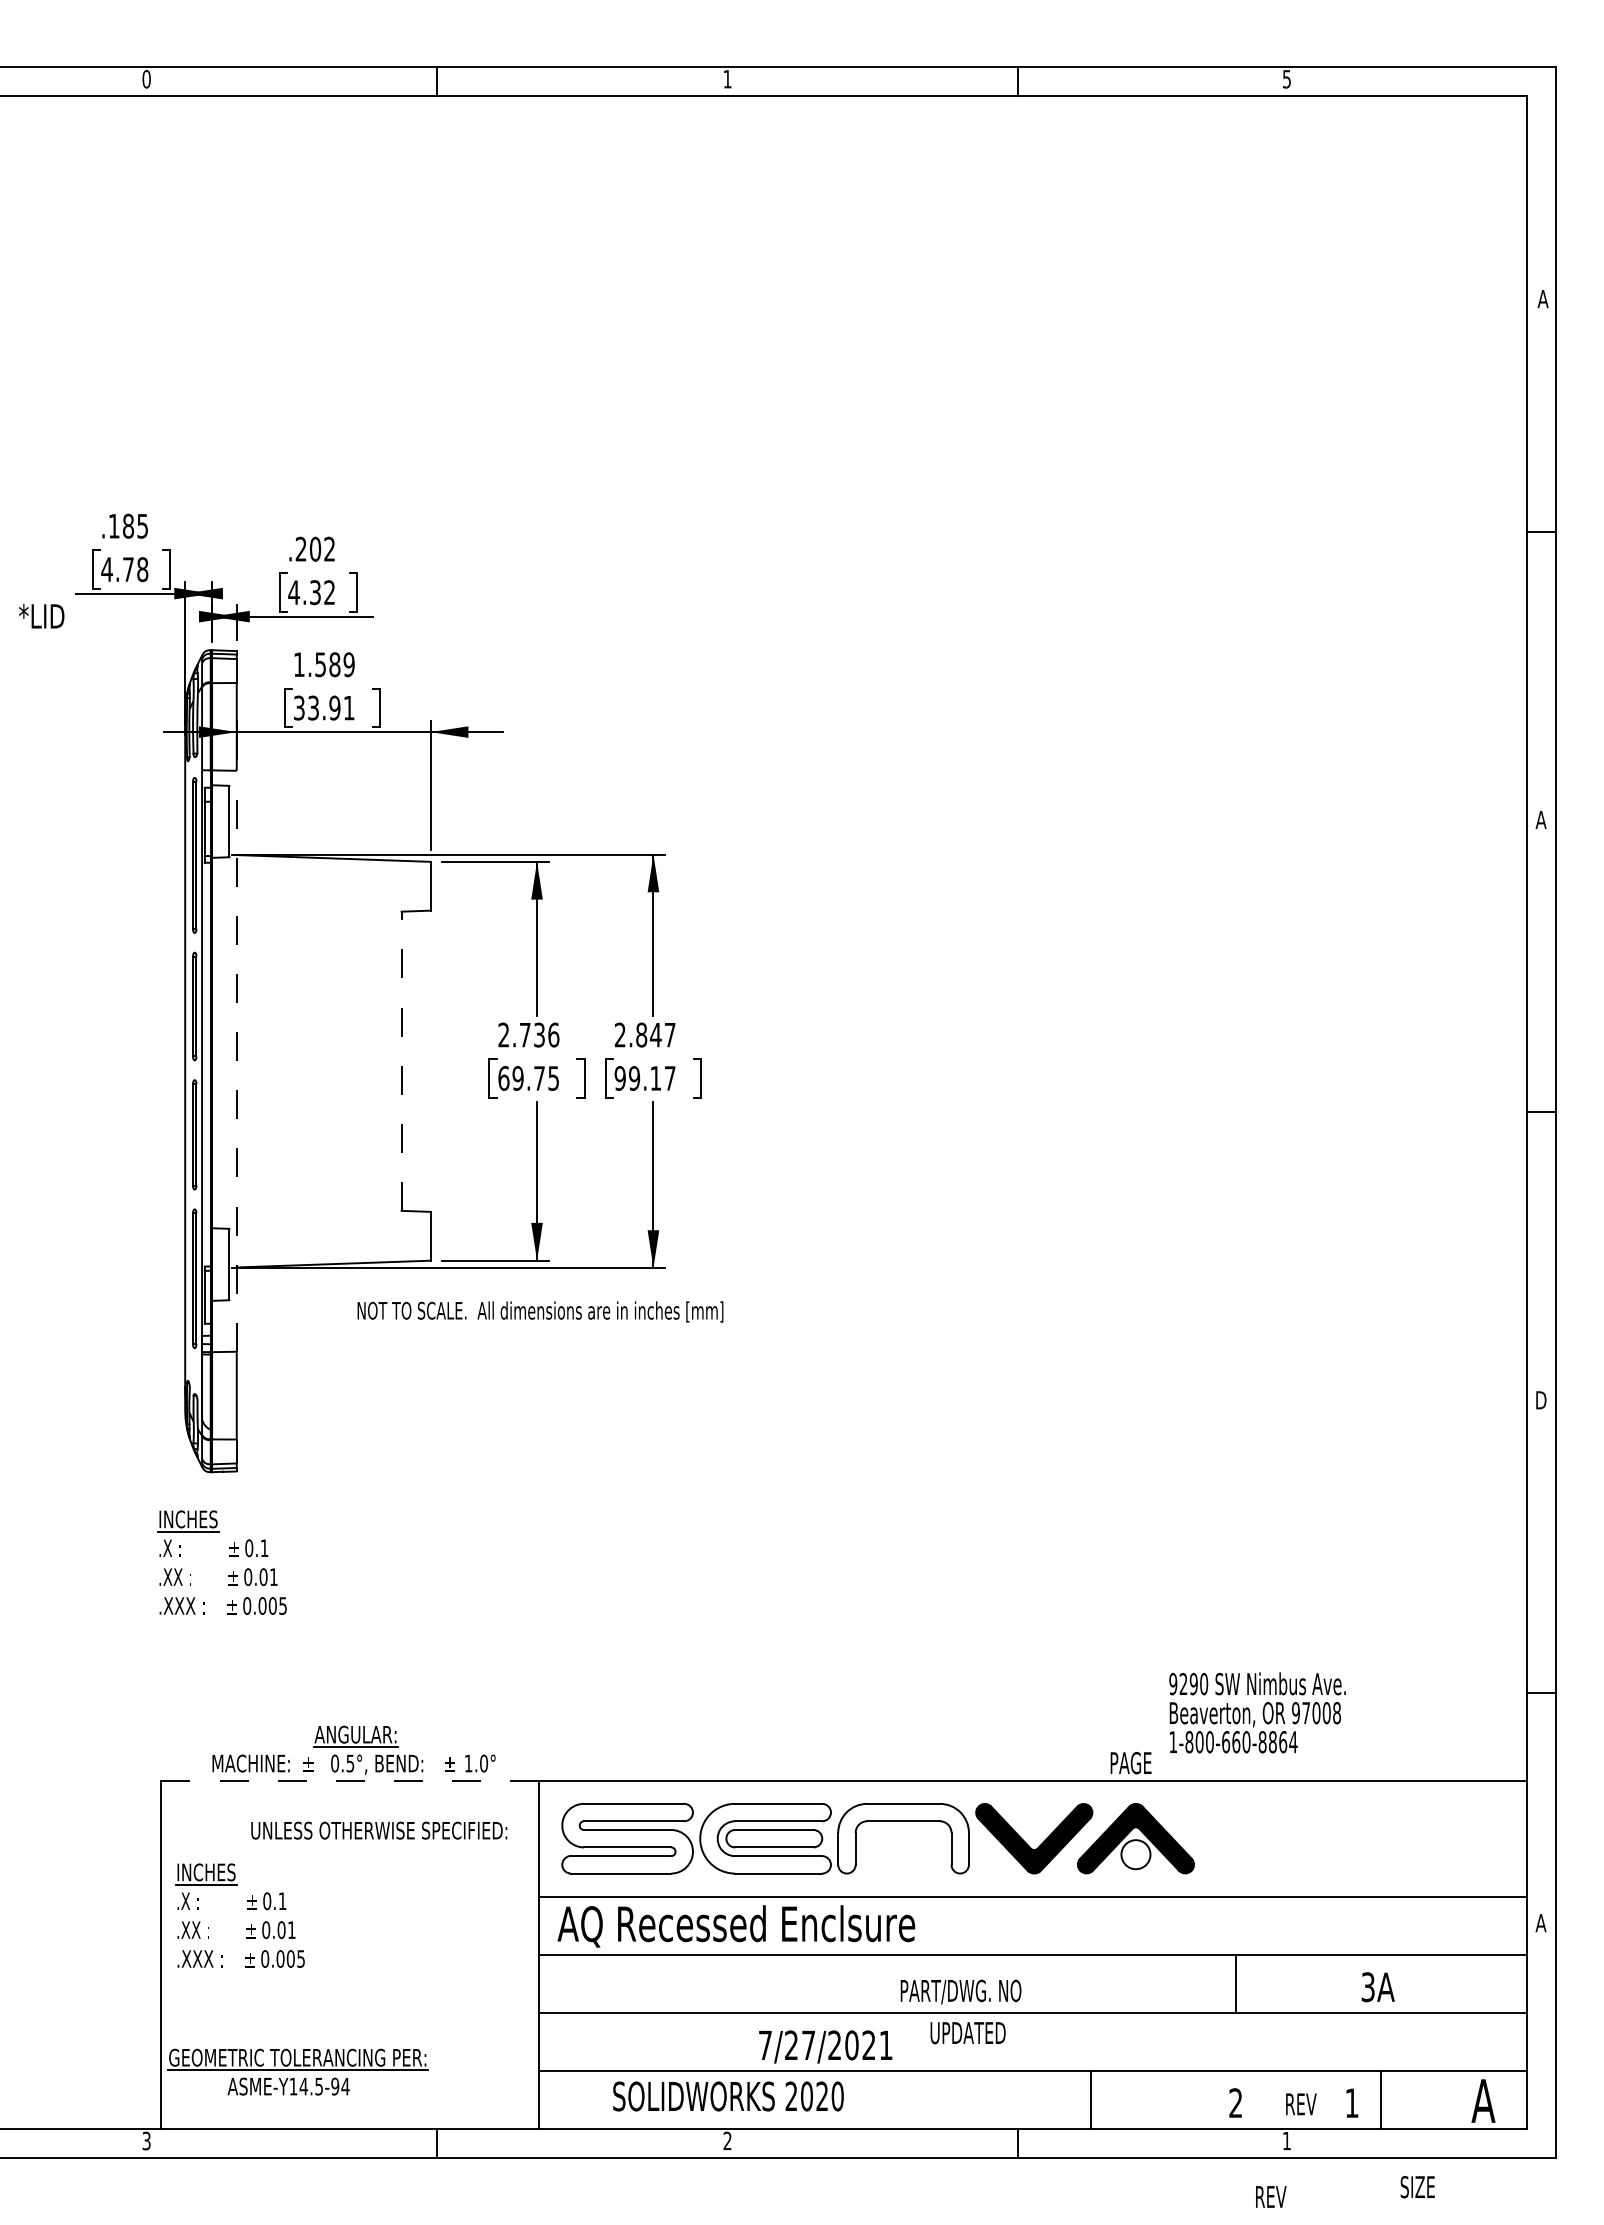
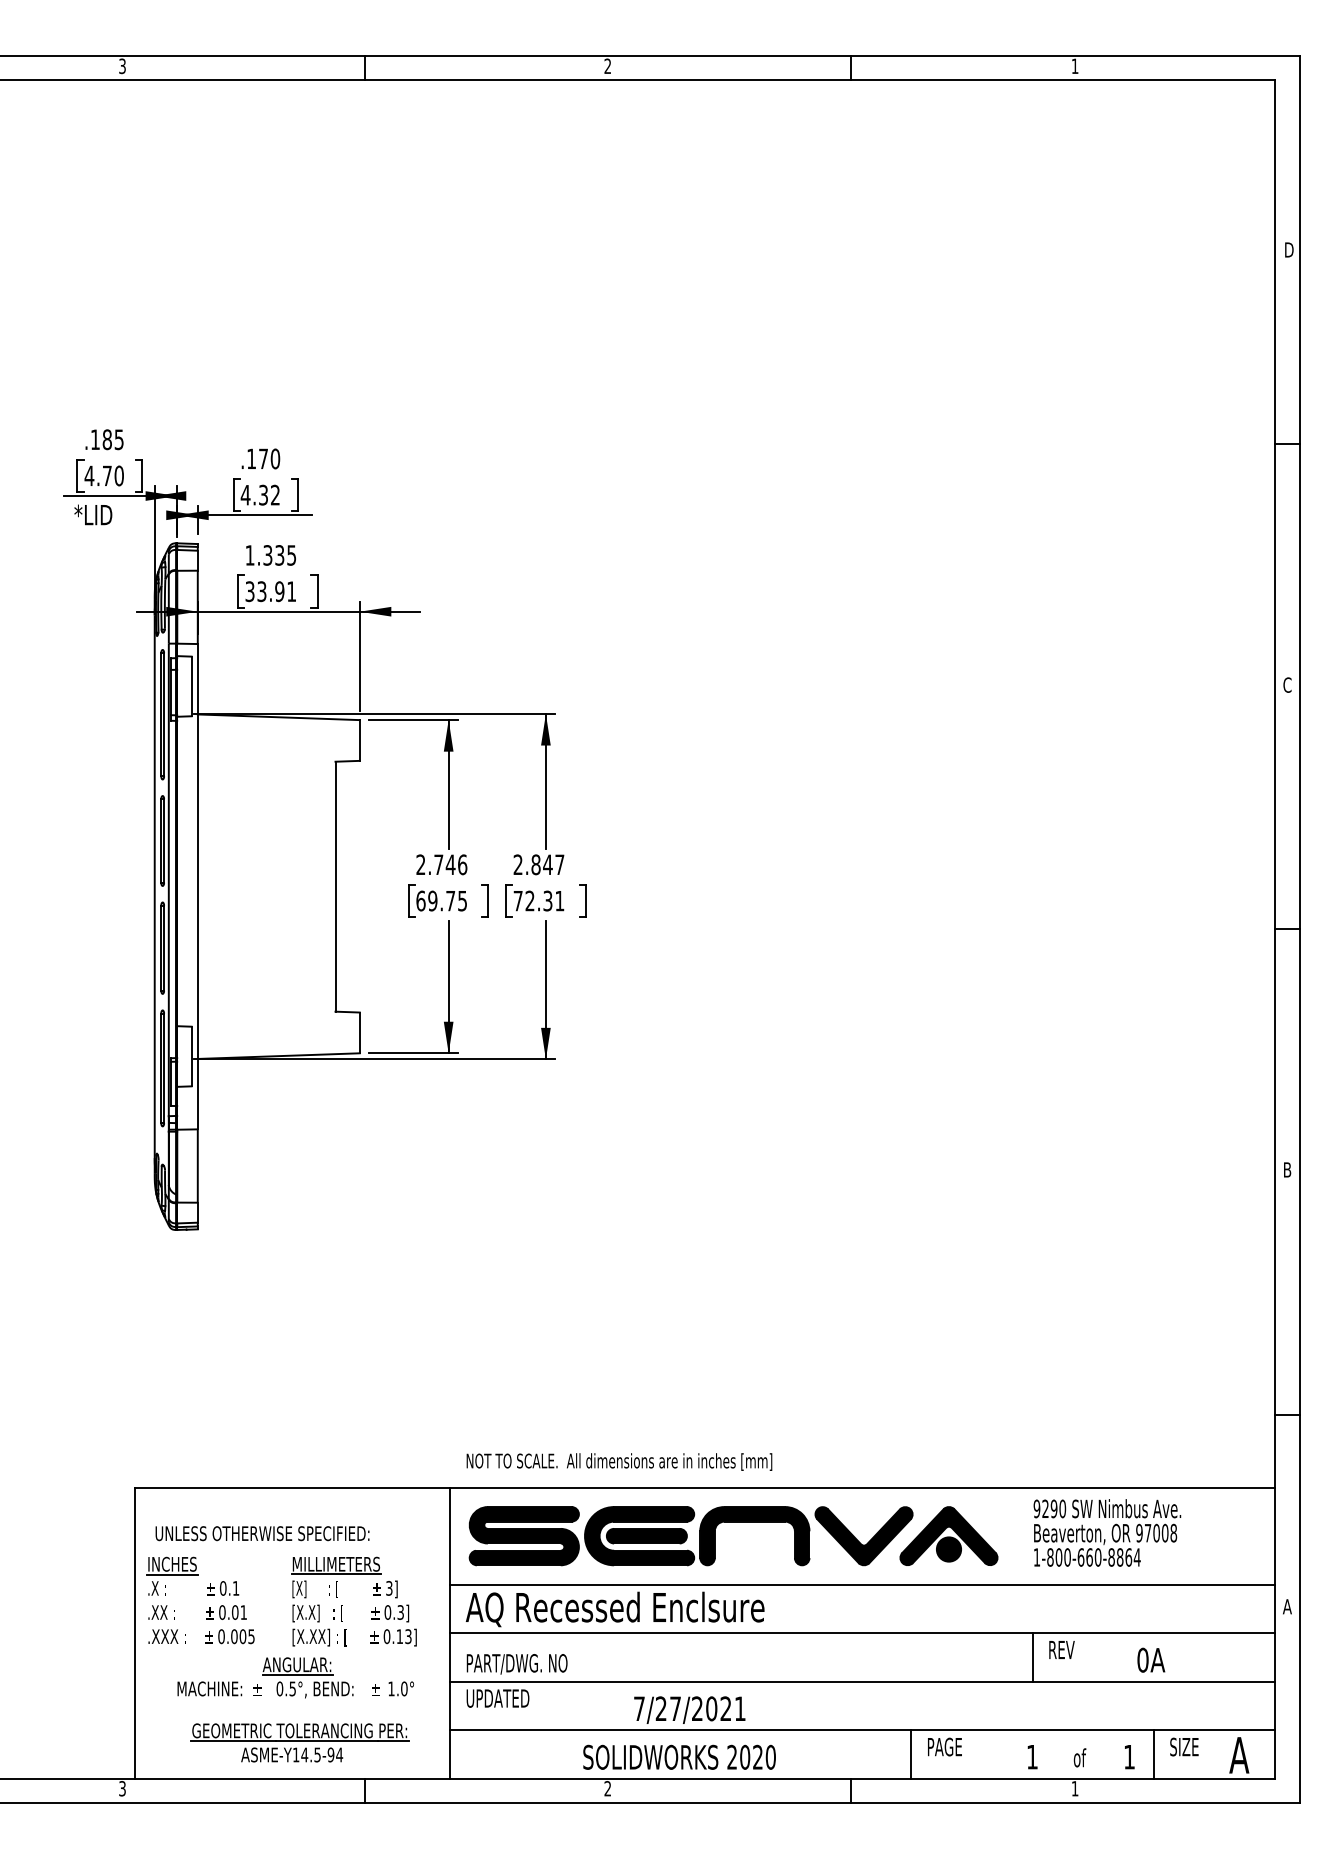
text: (727, 78) -> (607, 65), 1 -> 2
text: (146, 79) -> (122, 66), 0 -> 3
text: (1286, 79) -> (1074, 66), 5 -> 1
text: (1542, 299) -> (1288, 250), A -> D
text: (315, 548) -> (263, 458), .202 -> .170
text: (142, 569) -> (119, 475), 4.78 -> 4.70
text: (41, 616) -> (93, 515), moved
text: (334, 664) -> (279, 555), 1.589 -> 1.335
text: (1540, 819) -> (1286, 684), A -> C
text: (539, 1034) -> (450, 864), 2.736 -> 2.746
line: (236, 1060) -> (197, 886), dashed -> solid
line: (401, 1061) -> (335, 886), dashed -> solid
text: (644, 1078) -> (538, 901), 99.17 -> 72.31
text: (540, 1311) -> (619, 1461), moved
text: (1541, 1400) -> (1287, 1170), D -> B
part: (229, 1556) -> (191, 1300), removed
text: (1257, 1712) -> (1107, 1532), moved
part: (353, 1749) -> (295, 1677), moved
text: (1130, 1763) -> (944, 1747), moved
line: (350, 1780) -> (292, 1487), dashed -> solid
text: (379, 1830) -> (262, 1533), moved
fill: (627, 1838) -> (524, 1536), added
fill: (765, 1838) -> (639, 1536), added
fill: (774, 1838) -> (647, 1536), added
fill: (903, 1838) -> (754, 1536), added
fill: (1135, 1854) -> (948, 1549), added
part: (410, 1921) -> (342, 1605), added
text: (1367, 1987) -> (1142, 1660), 3A -> 0A
text: (960, 1991) -> (516, 1663), moved
text: (967, 2033) -> (497, 1698), moved
part: (297, 2071) -> (299, 1742), moved
text: (728, 2096) -> (679, 1757), moved
text: (1235, 2102) -> (1032, 1756), 2 -> 1
text: (1300, 2103) -> (1086, 1757), REV -> of
text: (1417, 2187) -> (1184, 1747), moved
text: (1271, 2196) -> (1062, 1649), moved

